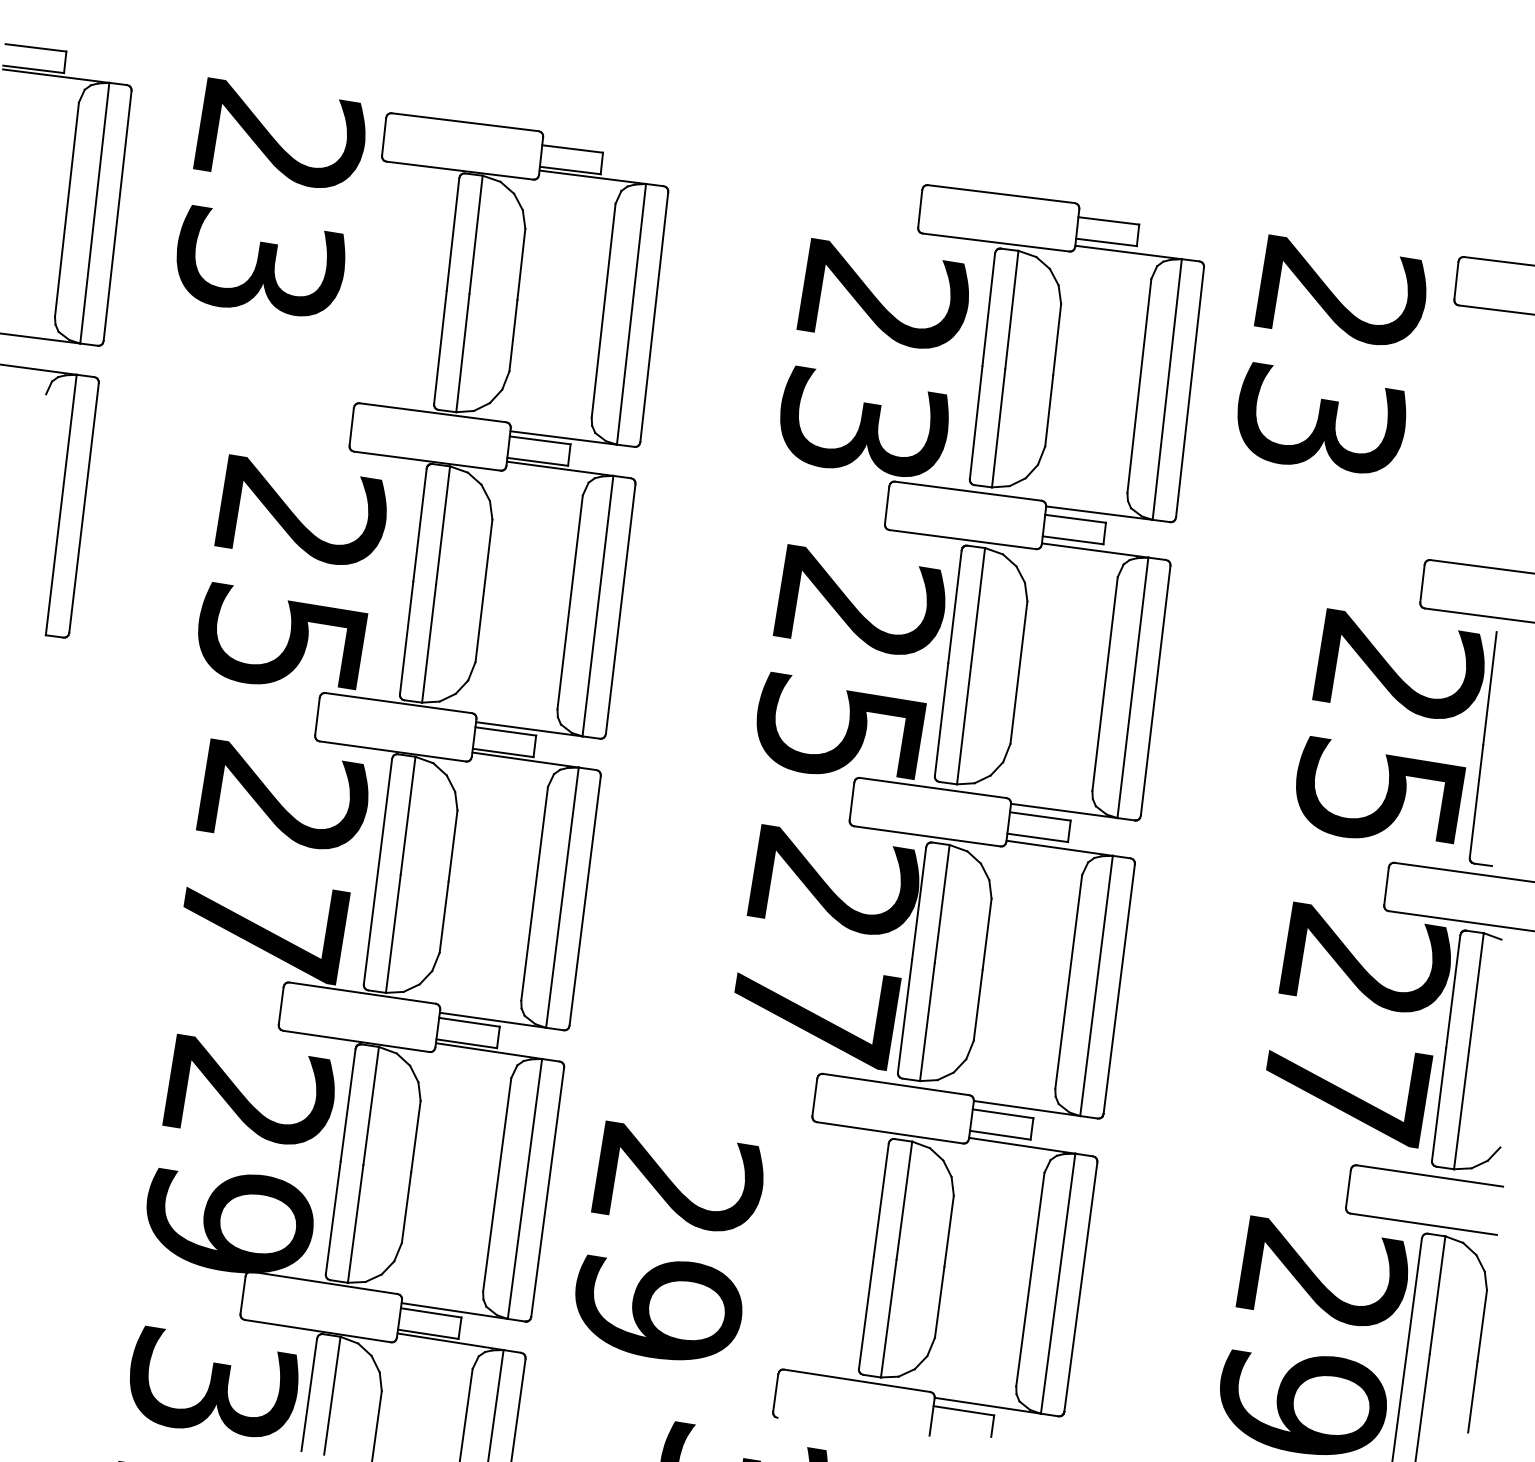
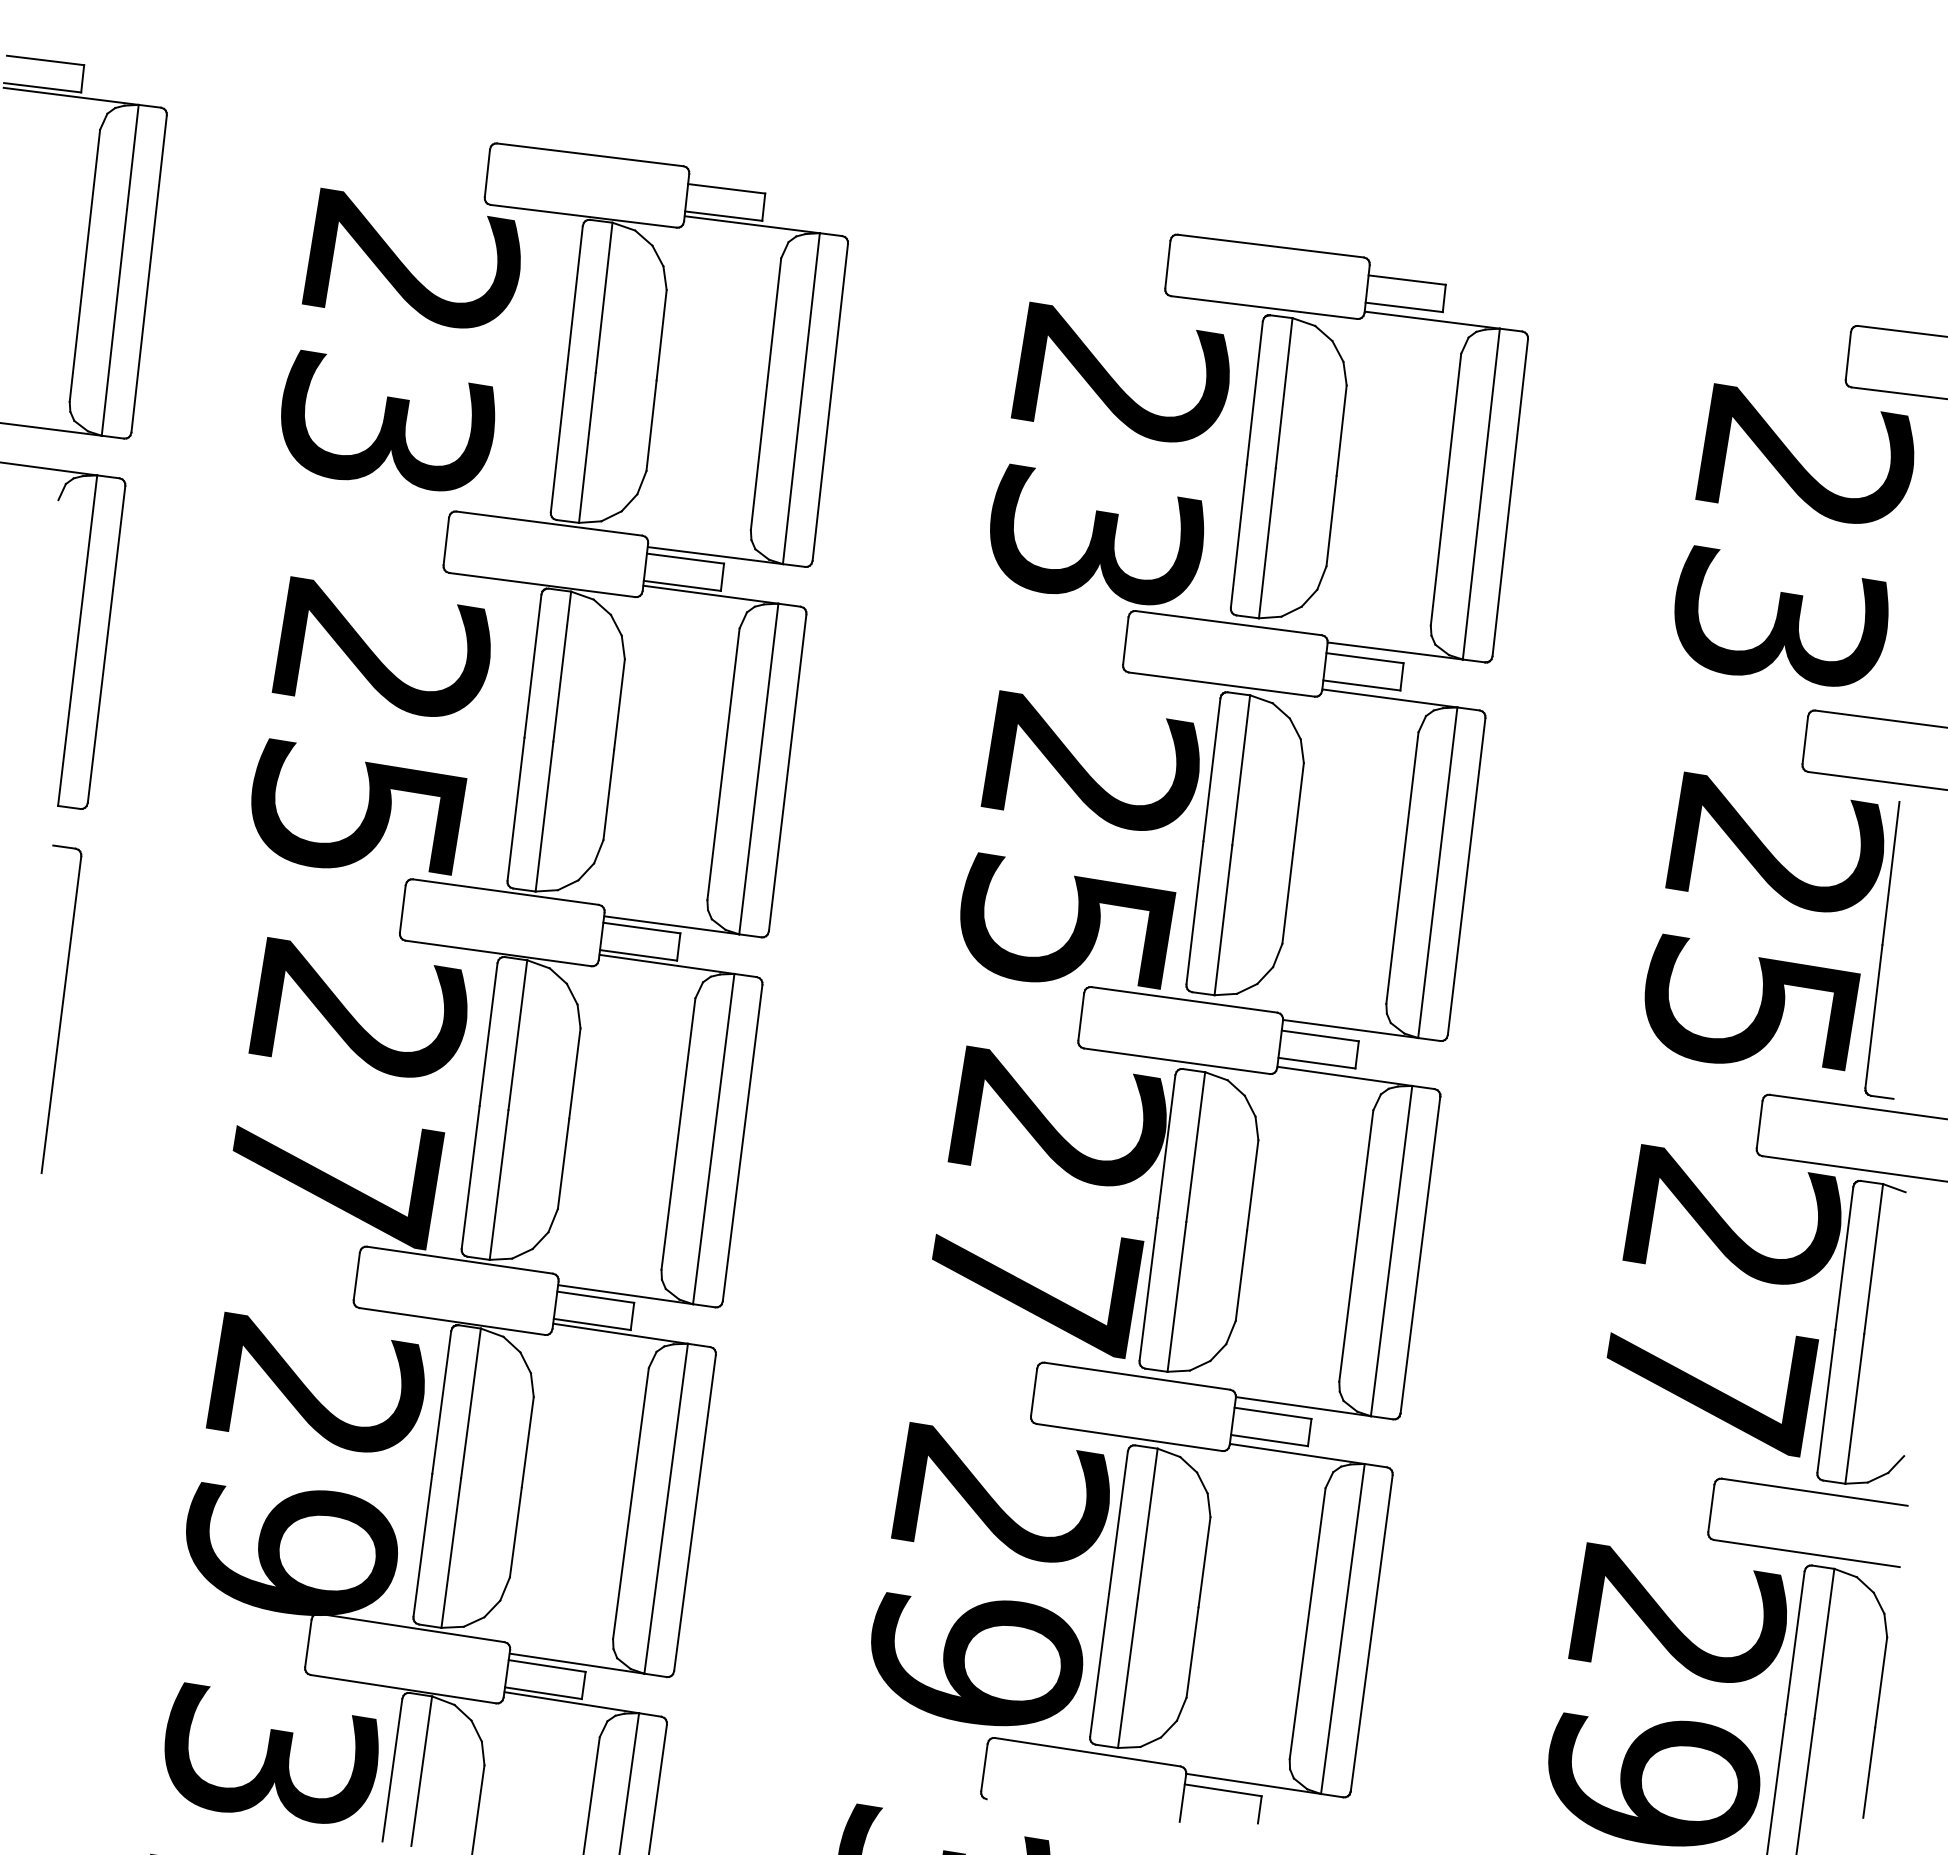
text: (270, 196) -> (400, 339), moved
text: (1332, 353) -> (1794, 534), moved
part: (48, 794) -> (61, 1008), added
text: (669, 1240) -> (990, 1574), moved

